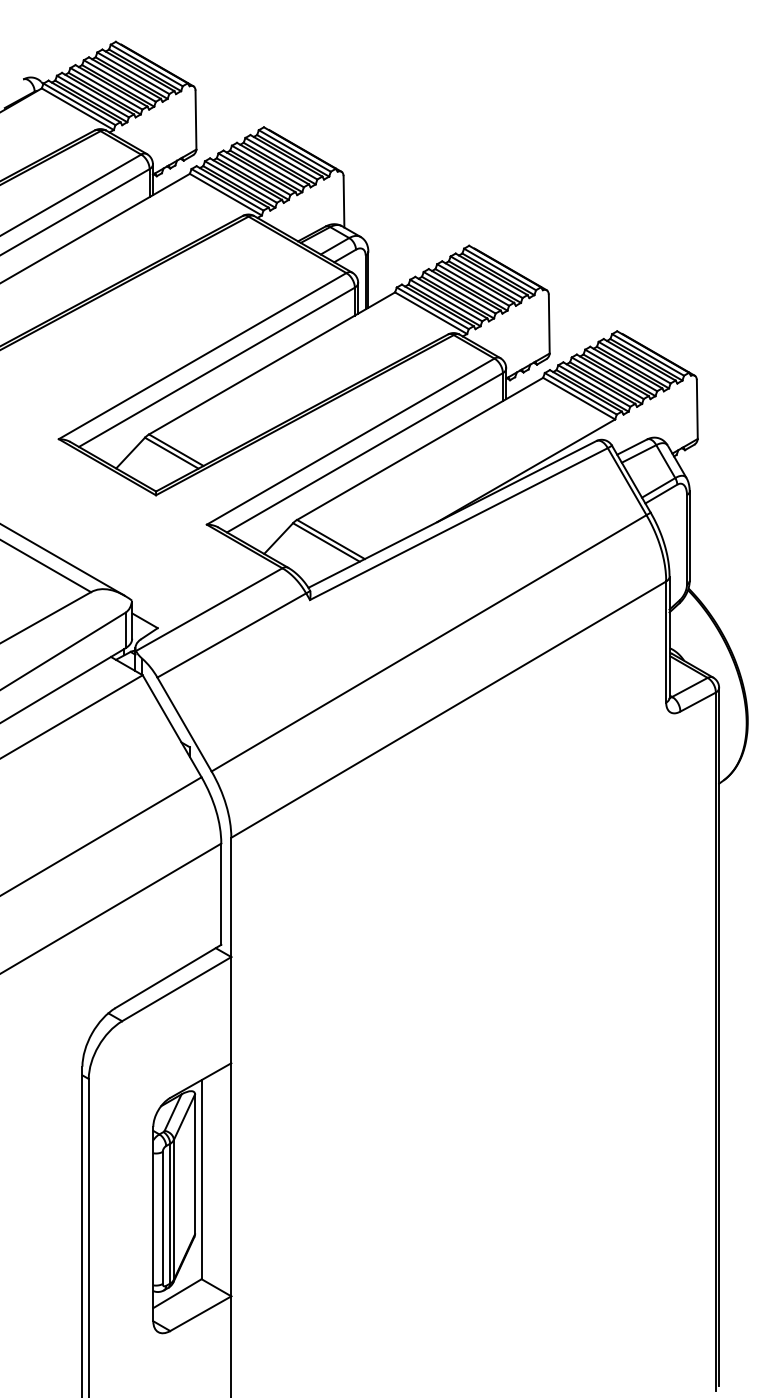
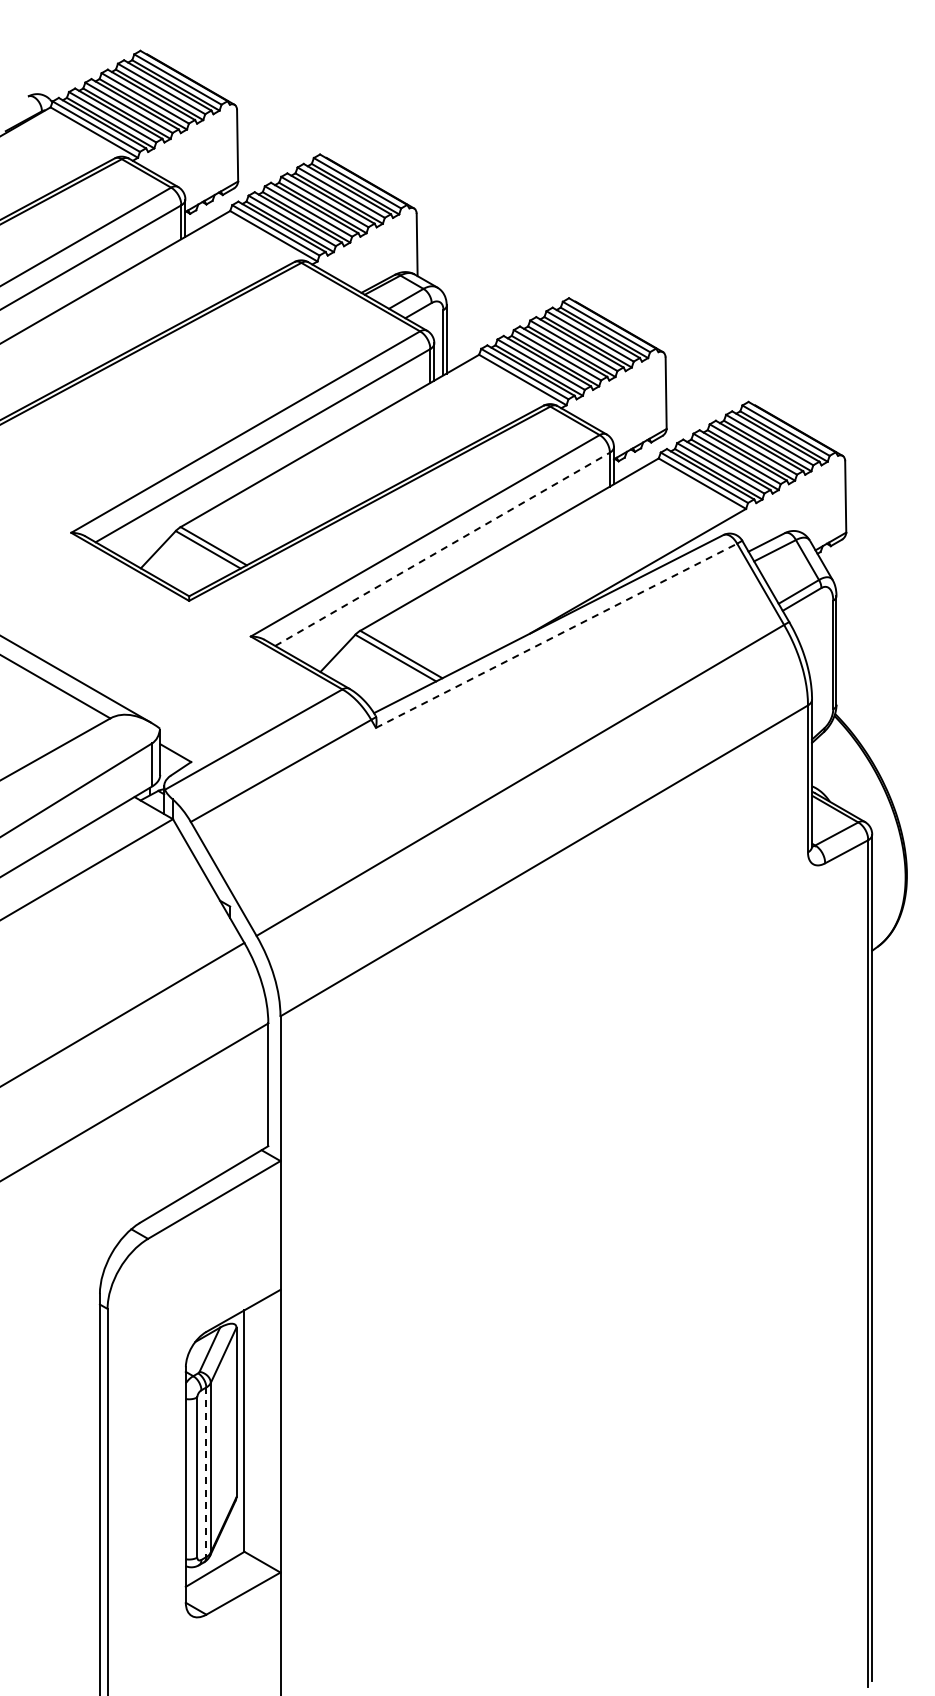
line: (365, 452) -> (443, 549), solid -> dashed
line: (458, 523) -> (556, 635), solid -> dashed
line: (170, 1213) -> (206, 1472), solid -> dashed

